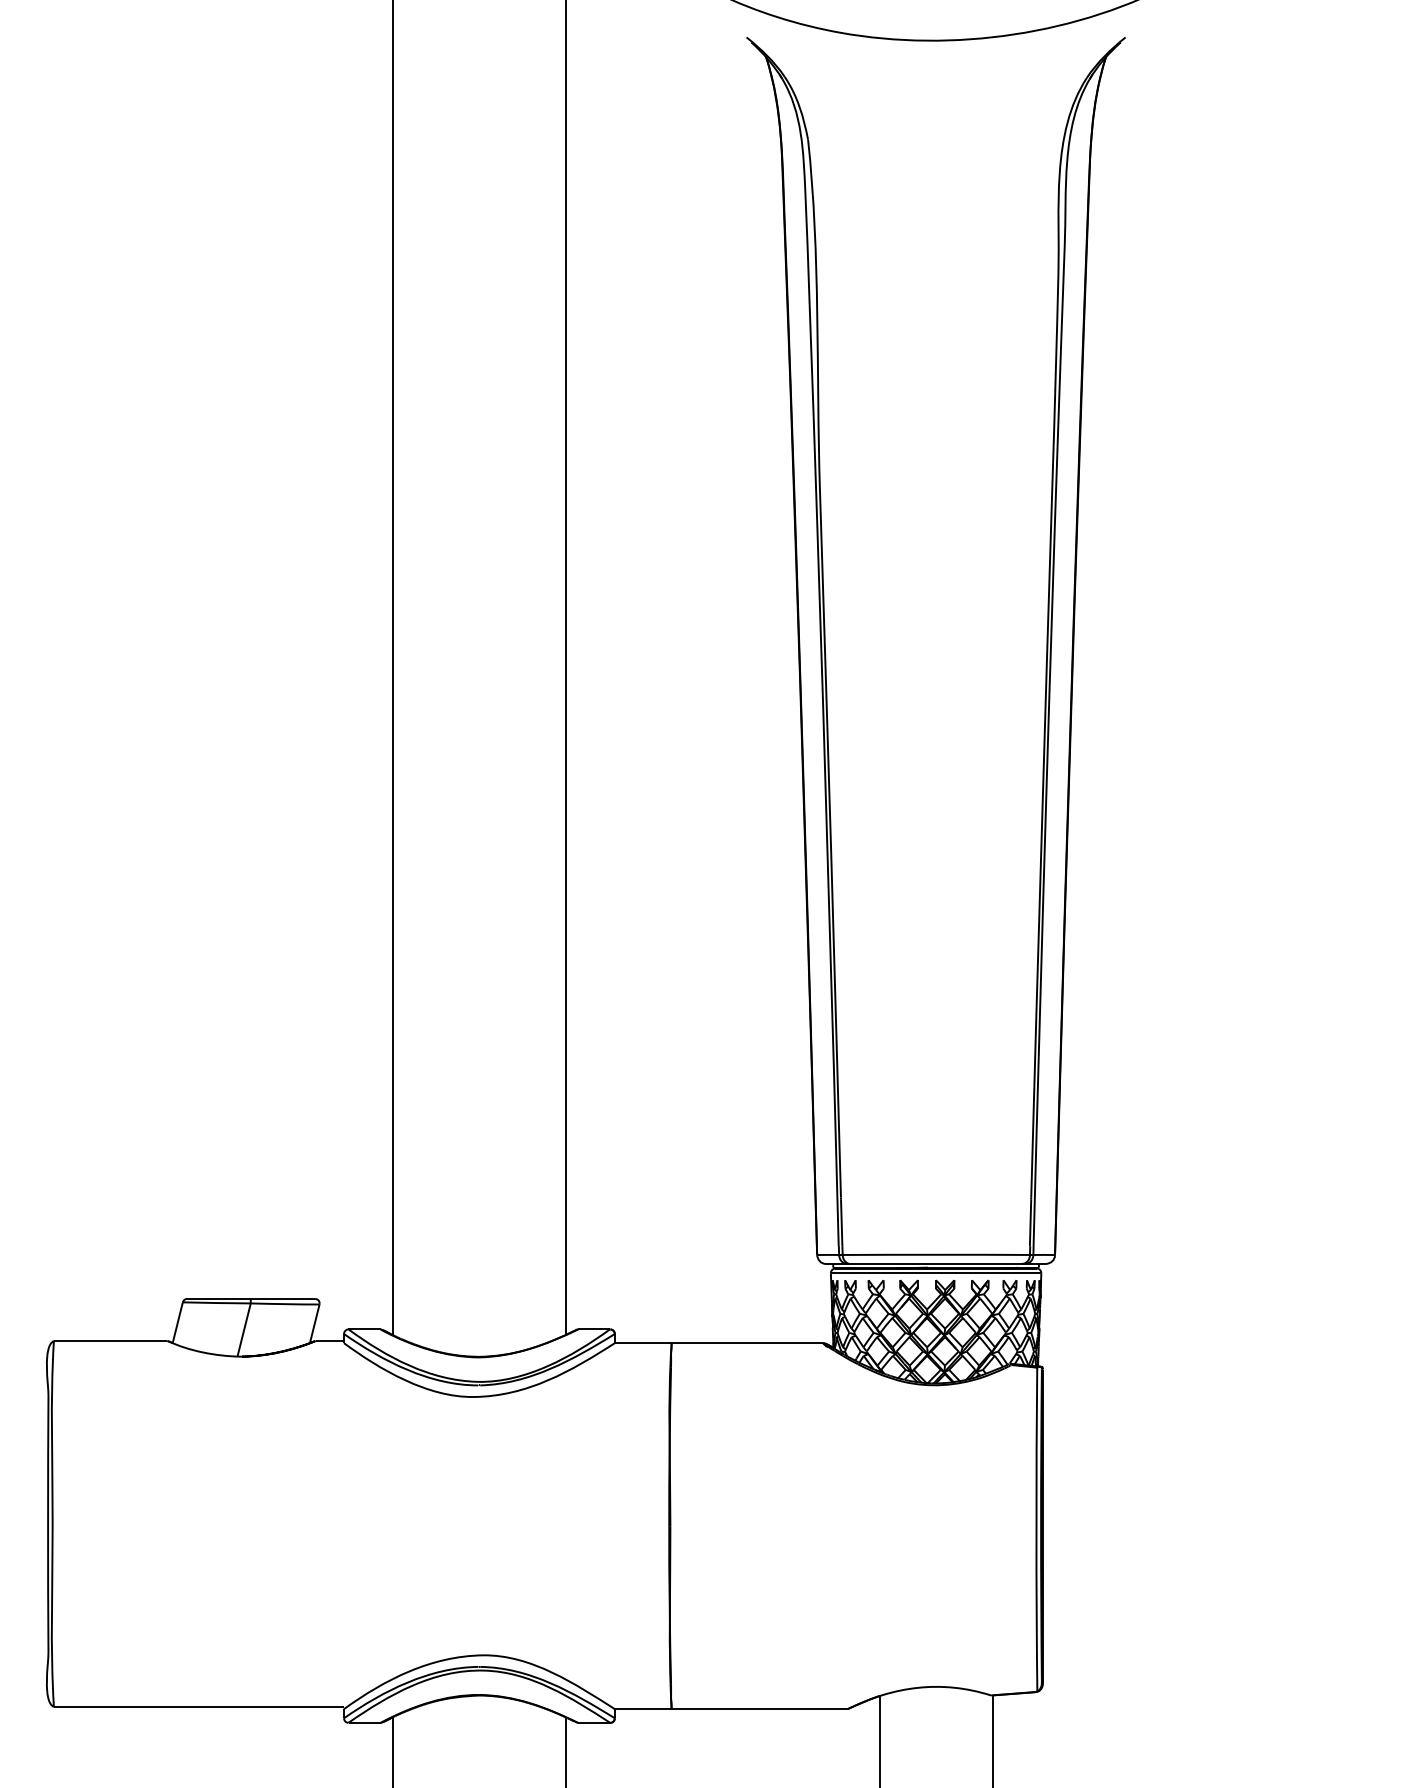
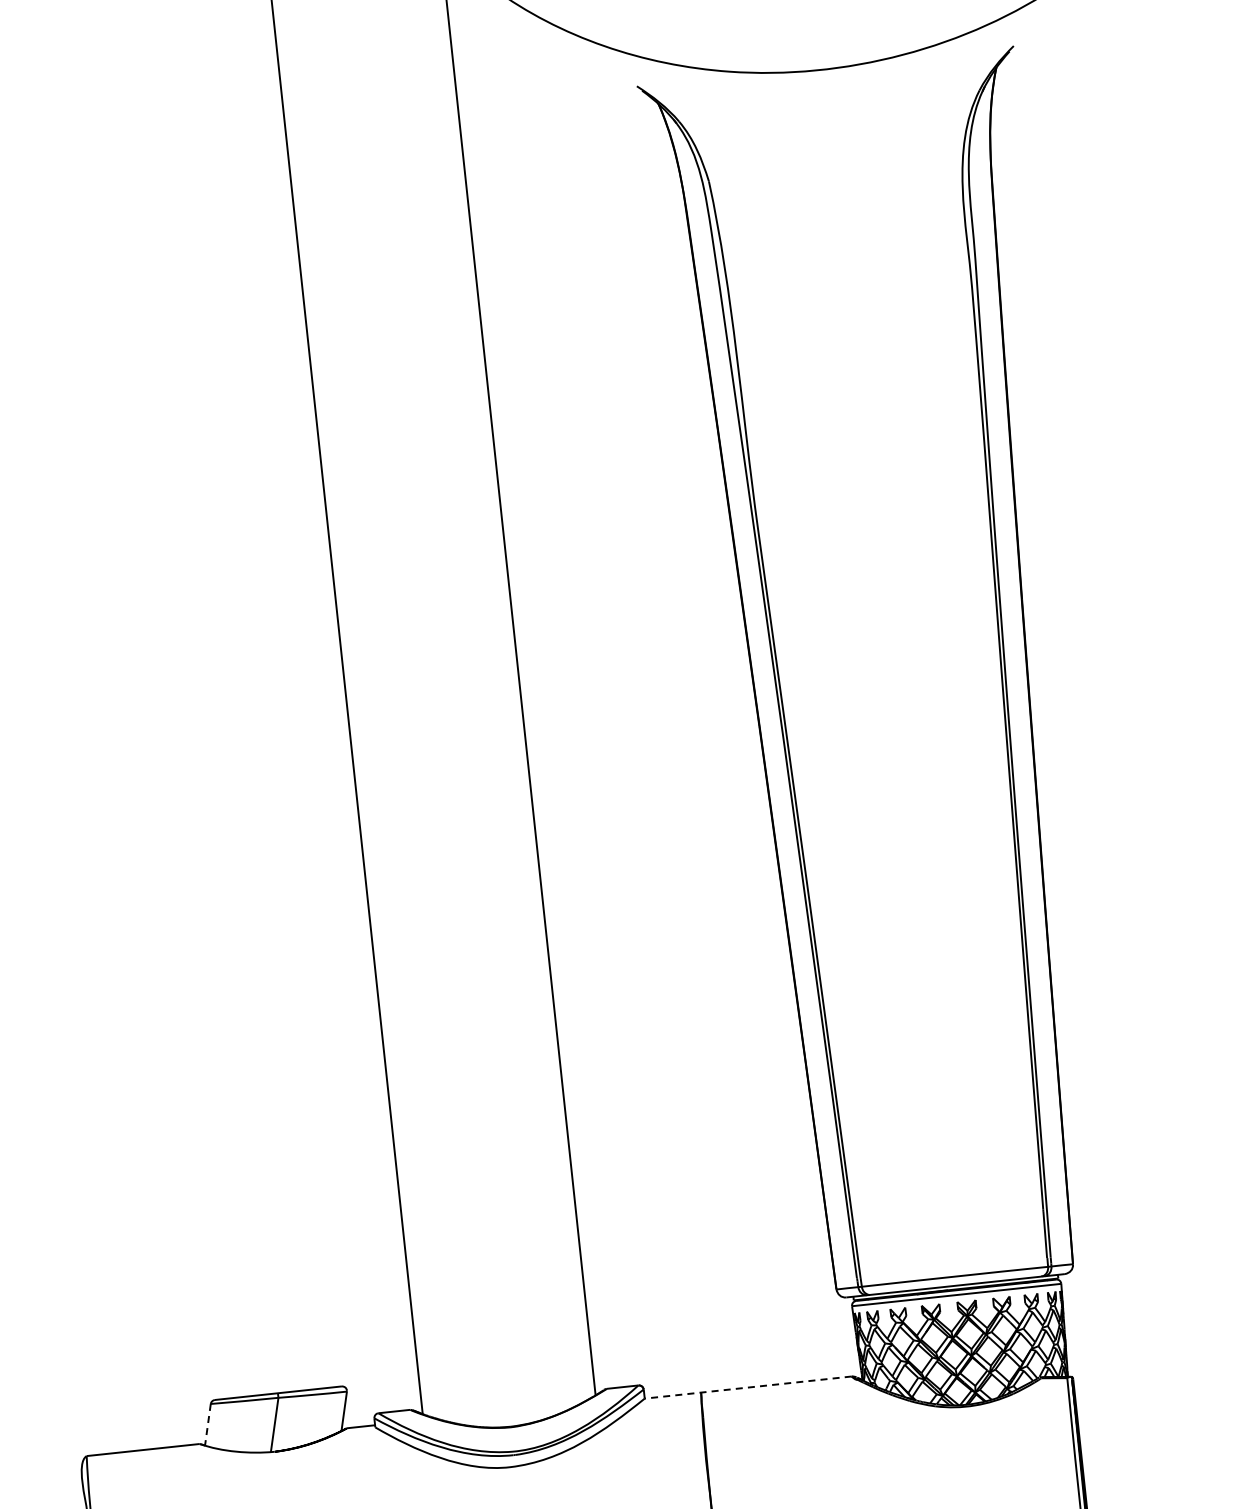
line: (177, 1323) -> (207, 1425), solid -> dashed
line: (718, 1343) -> (747, 1387), solid -> dashed

